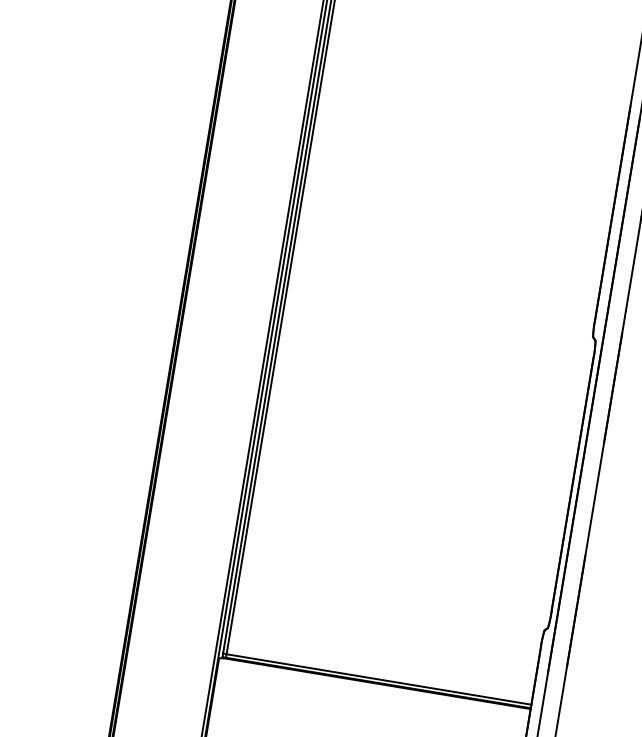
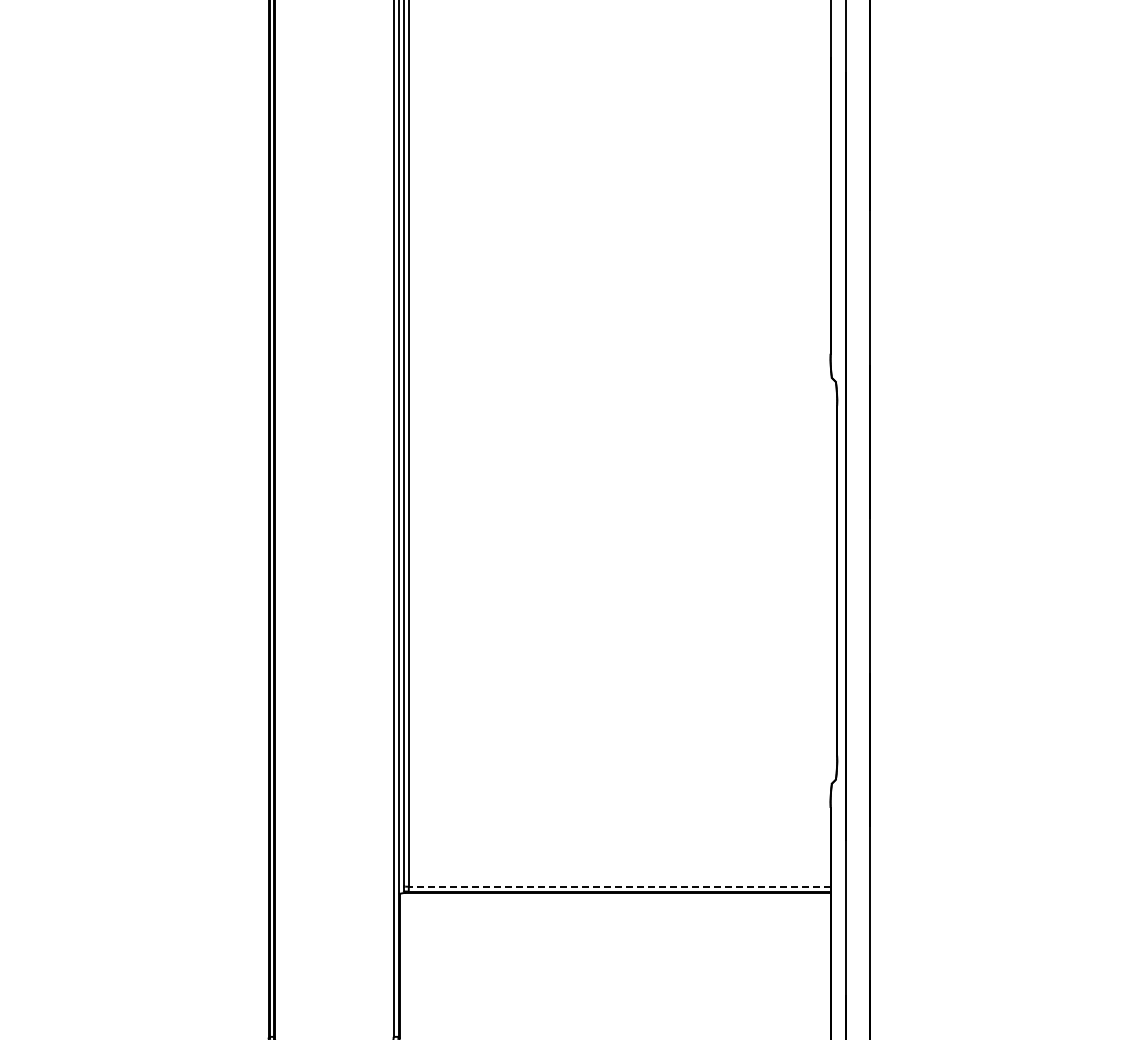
line: (378, 679) -> (619, 886), solid -> dashed

